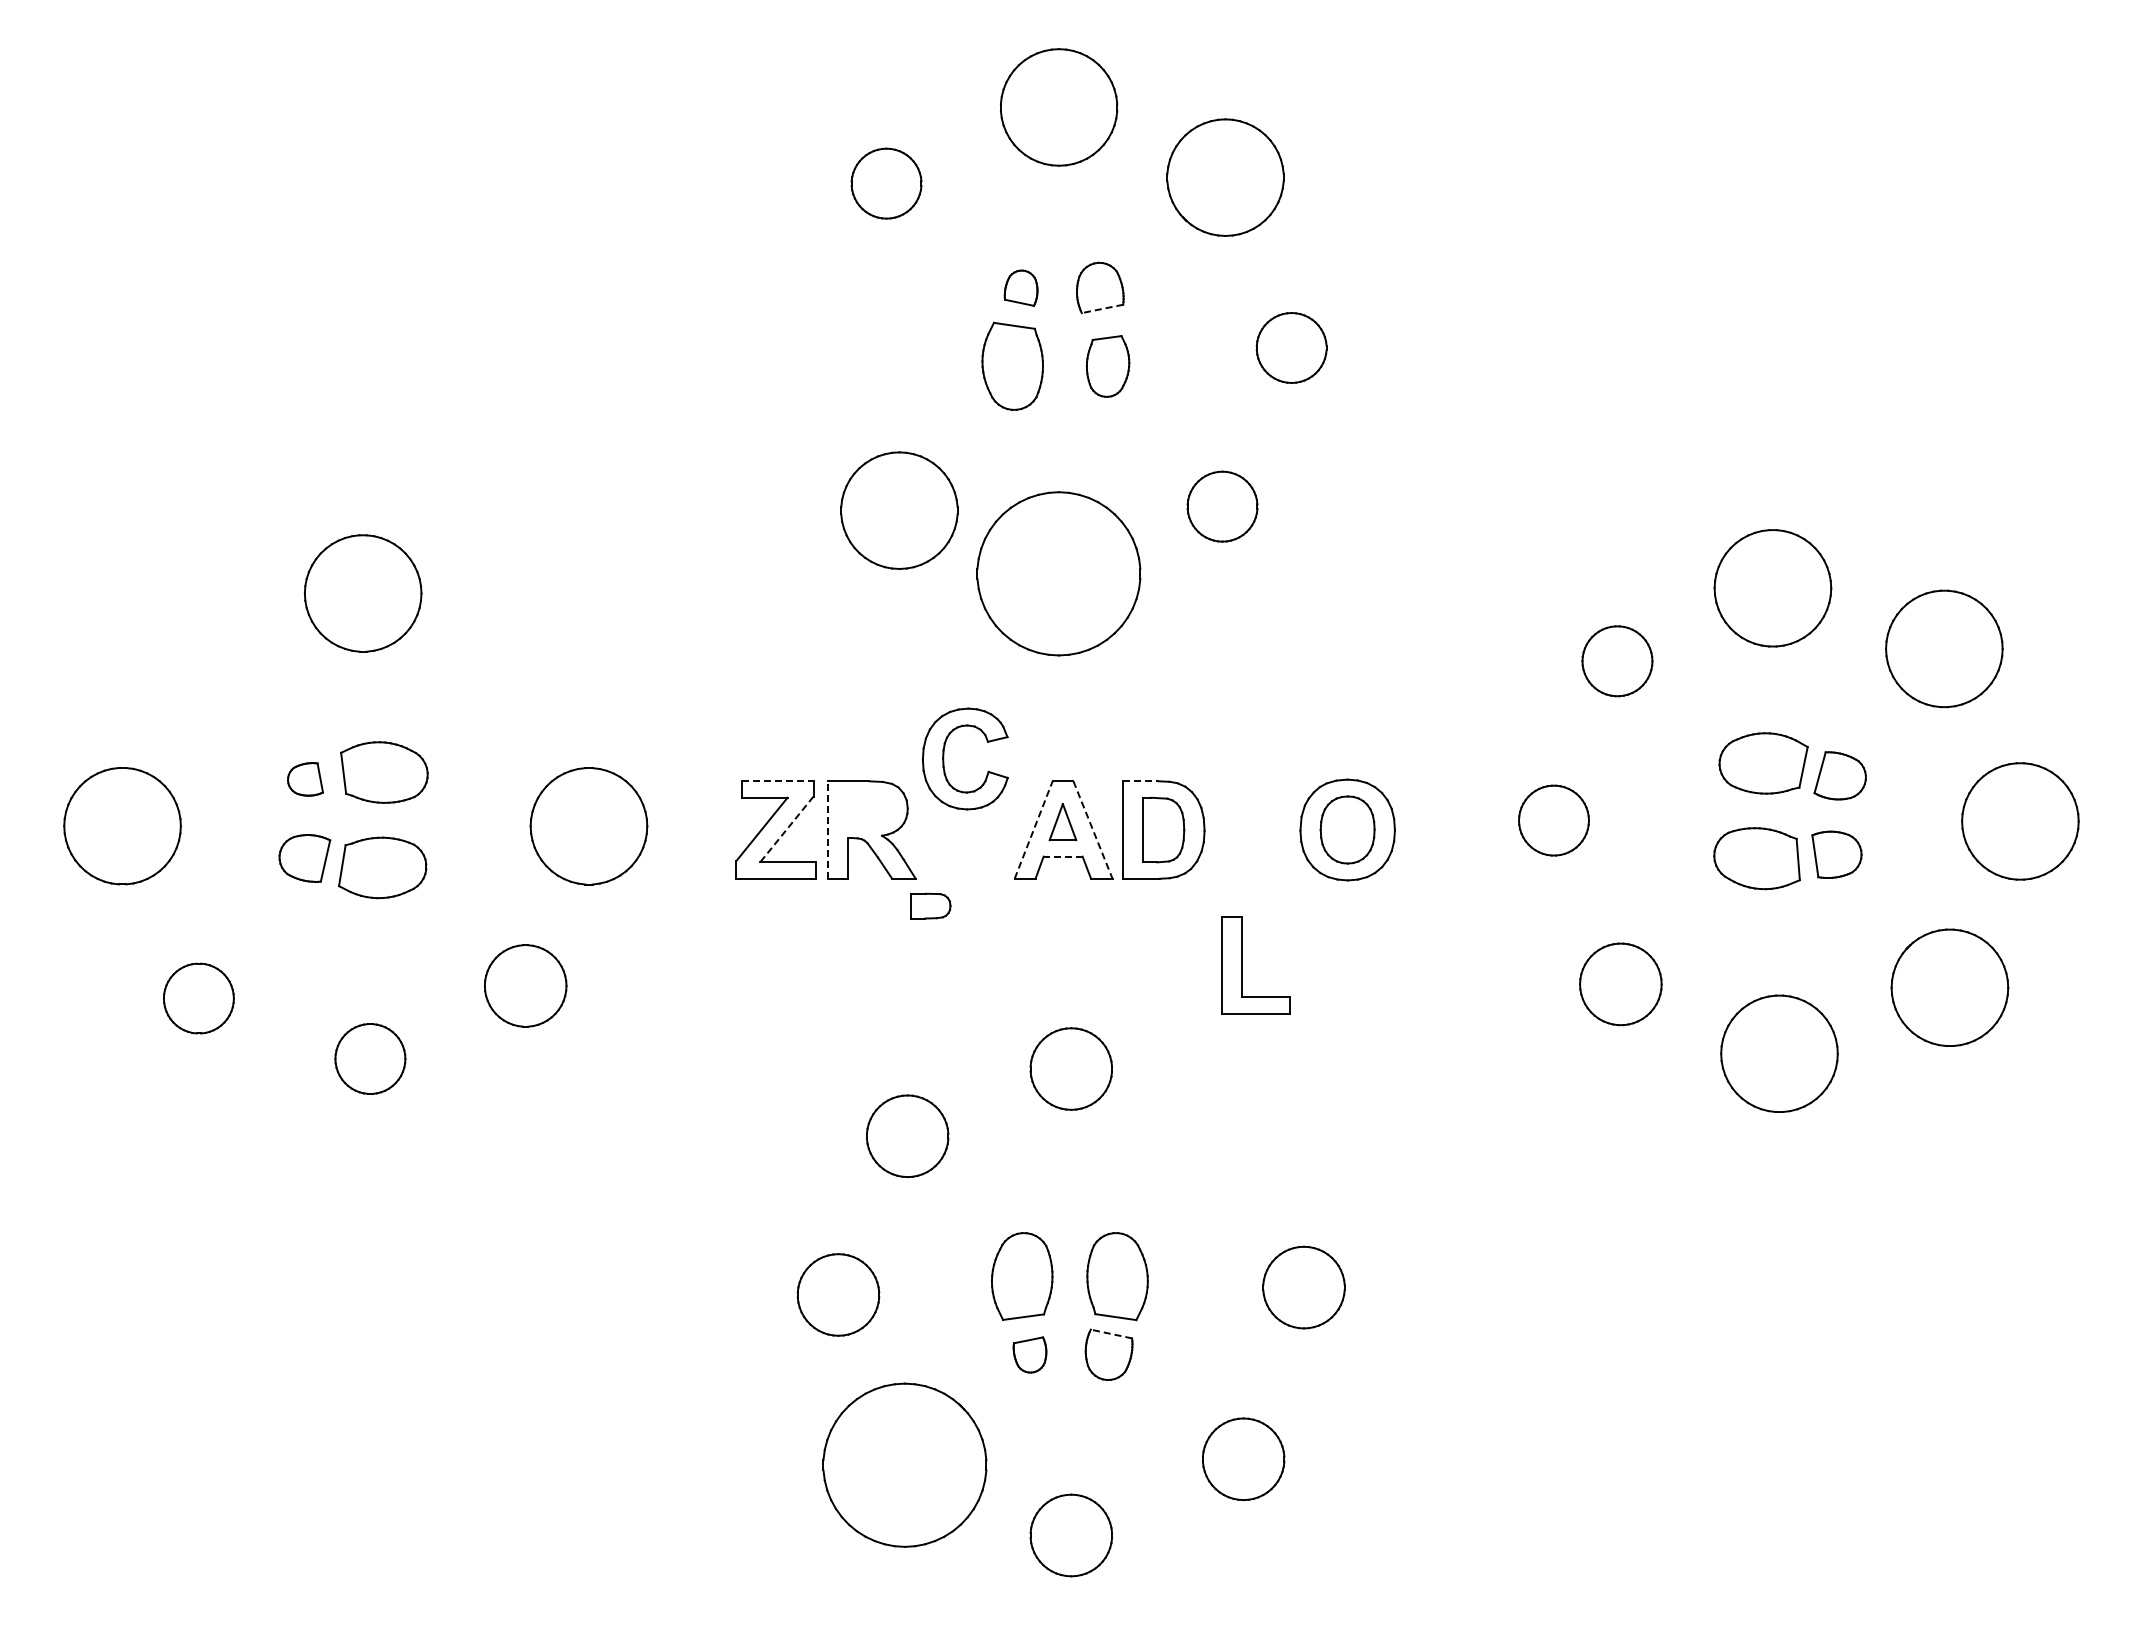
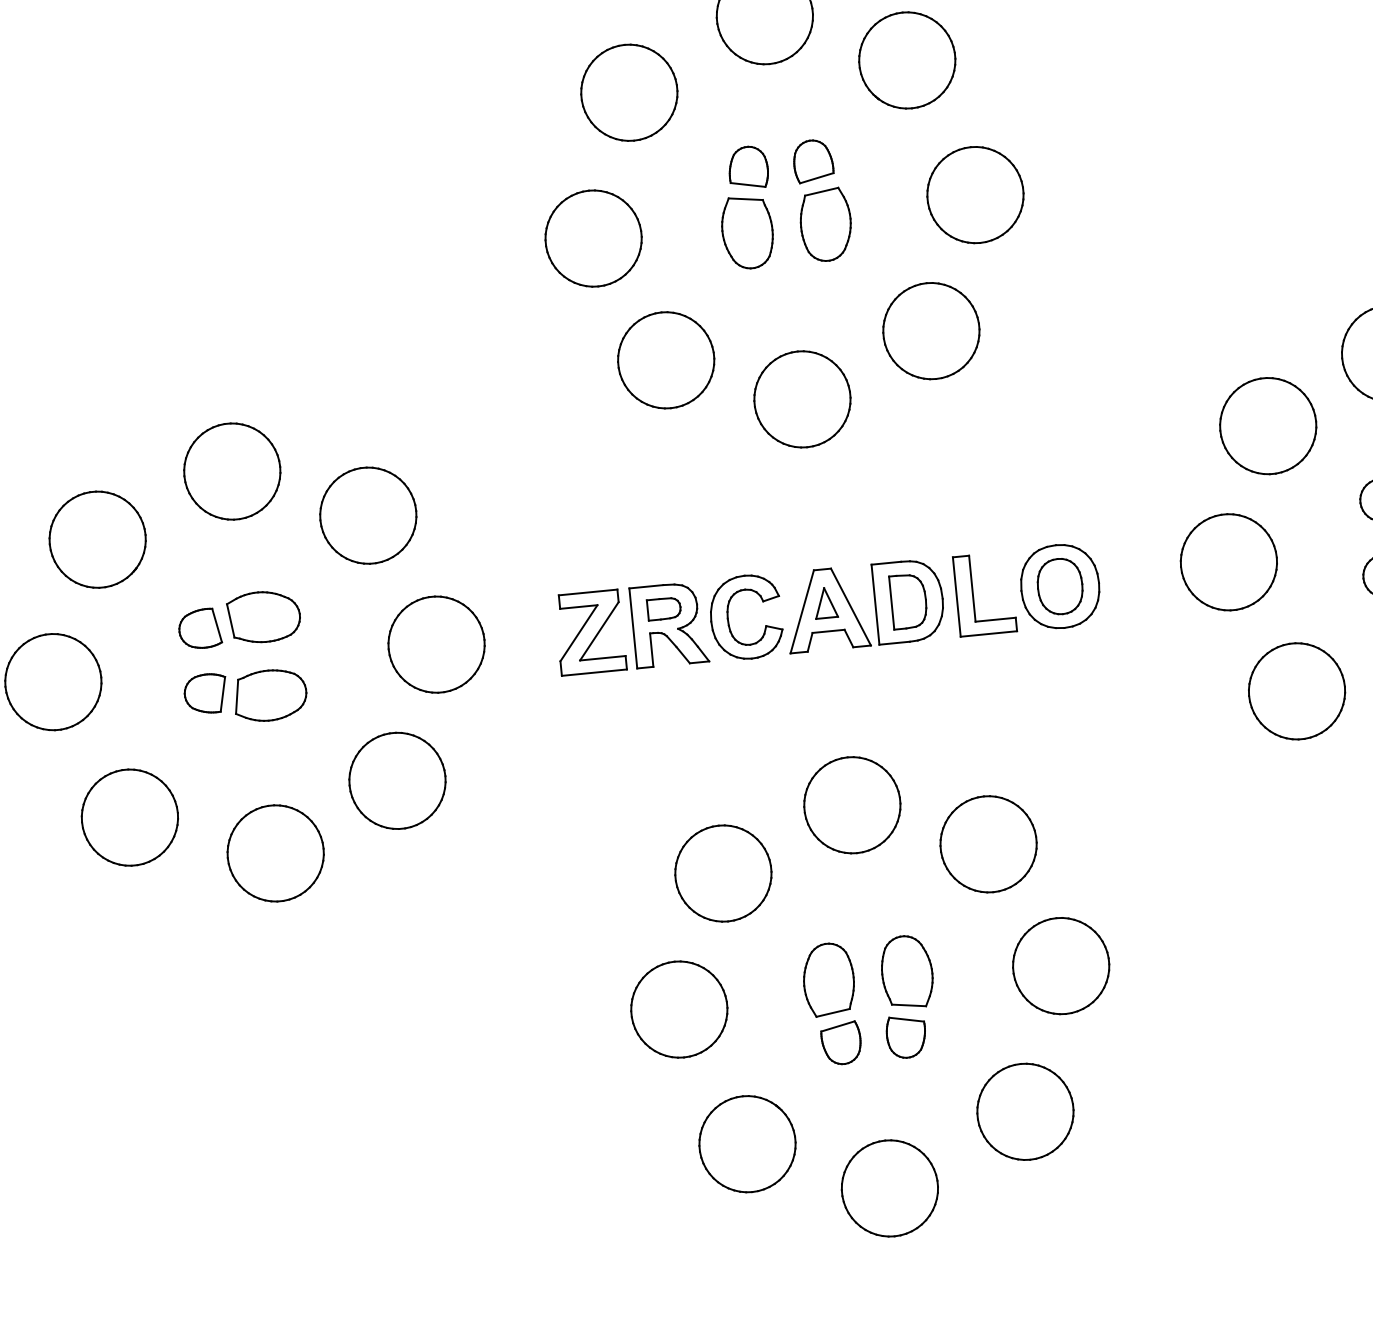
part: (886, 183) -> (629, 92), size x1.67
part: (1020, 288) -> (747, 168), size x1.43
line: (1102, 309) -> (816, 178), dashed -> solid
part: (1291, 347) -> (975, 194), size x1.67
part: (826, 355) -> (593, 238), added
part: (1107, 366) -> (825, 225), size x1.43
part: (1222, 506) -> (931, 330), size x1.67
part: (1059, 573) -> (802, 399), size x0.71
part: (192, 659) -> (97, 539), added
part: (1617, 661) -> (1268, 426), size x1.67
part: (521, 662) -> (367, 515), added
part: (944, 758) -> (728, 618), moved
part: (305, 779) -> (199, 629), size x1.43
line: (777, 781) -> (587, 592), dashed -> solid
line: (1140, 781) -> (886, 563), dashed -> solid
part: (1553, 820) -> (1228, 562), size x1.67
line: (786, 829) -> (599, 631), dashed -> solid
line: (1033, 829) -> (802, 611), dashed -> solid
line: (828, 830) -> (633, 628), dashed -> solid
line: (1093, 830) -> (851, 607), dashed -> solid
line: (1063, 856) -> (828, 631), dashed -> solid
part: (930, 905) -> (664, 608), moved
part: (1242, 965) -> (973, 595), moved
part: (1620, 984) -> (1296, 691), size x1.43
part: (525, 985) -> (397, 780), size x1.43
part: (198, 998) -> (129, 817), size x1.67
part: (370, 1058) -> (275, 853), size x1.67
part: (1071, 1068) -> (852, 804), size x1.43
part: (1230, 1132) -> (988, 844), added
part: (907, 1136) -> (723, 873), size x1.43
part: (1303, 1287) -> (1060, 965), size x1.43
part: (838, 1294) -> (679, 1009), size x1.43
line: (1110, 1333) -> (905, 1019), dashed -> solid
part: (1029, 1354) -> (841, 1043), size x1.43
part: (1243, 1459) -> (1025, 1112), size x1.43
part: (904, 1465) -> (747, 1144), size x0.71
part: (1071, 1535) -> (890, 1188), size x1.43

